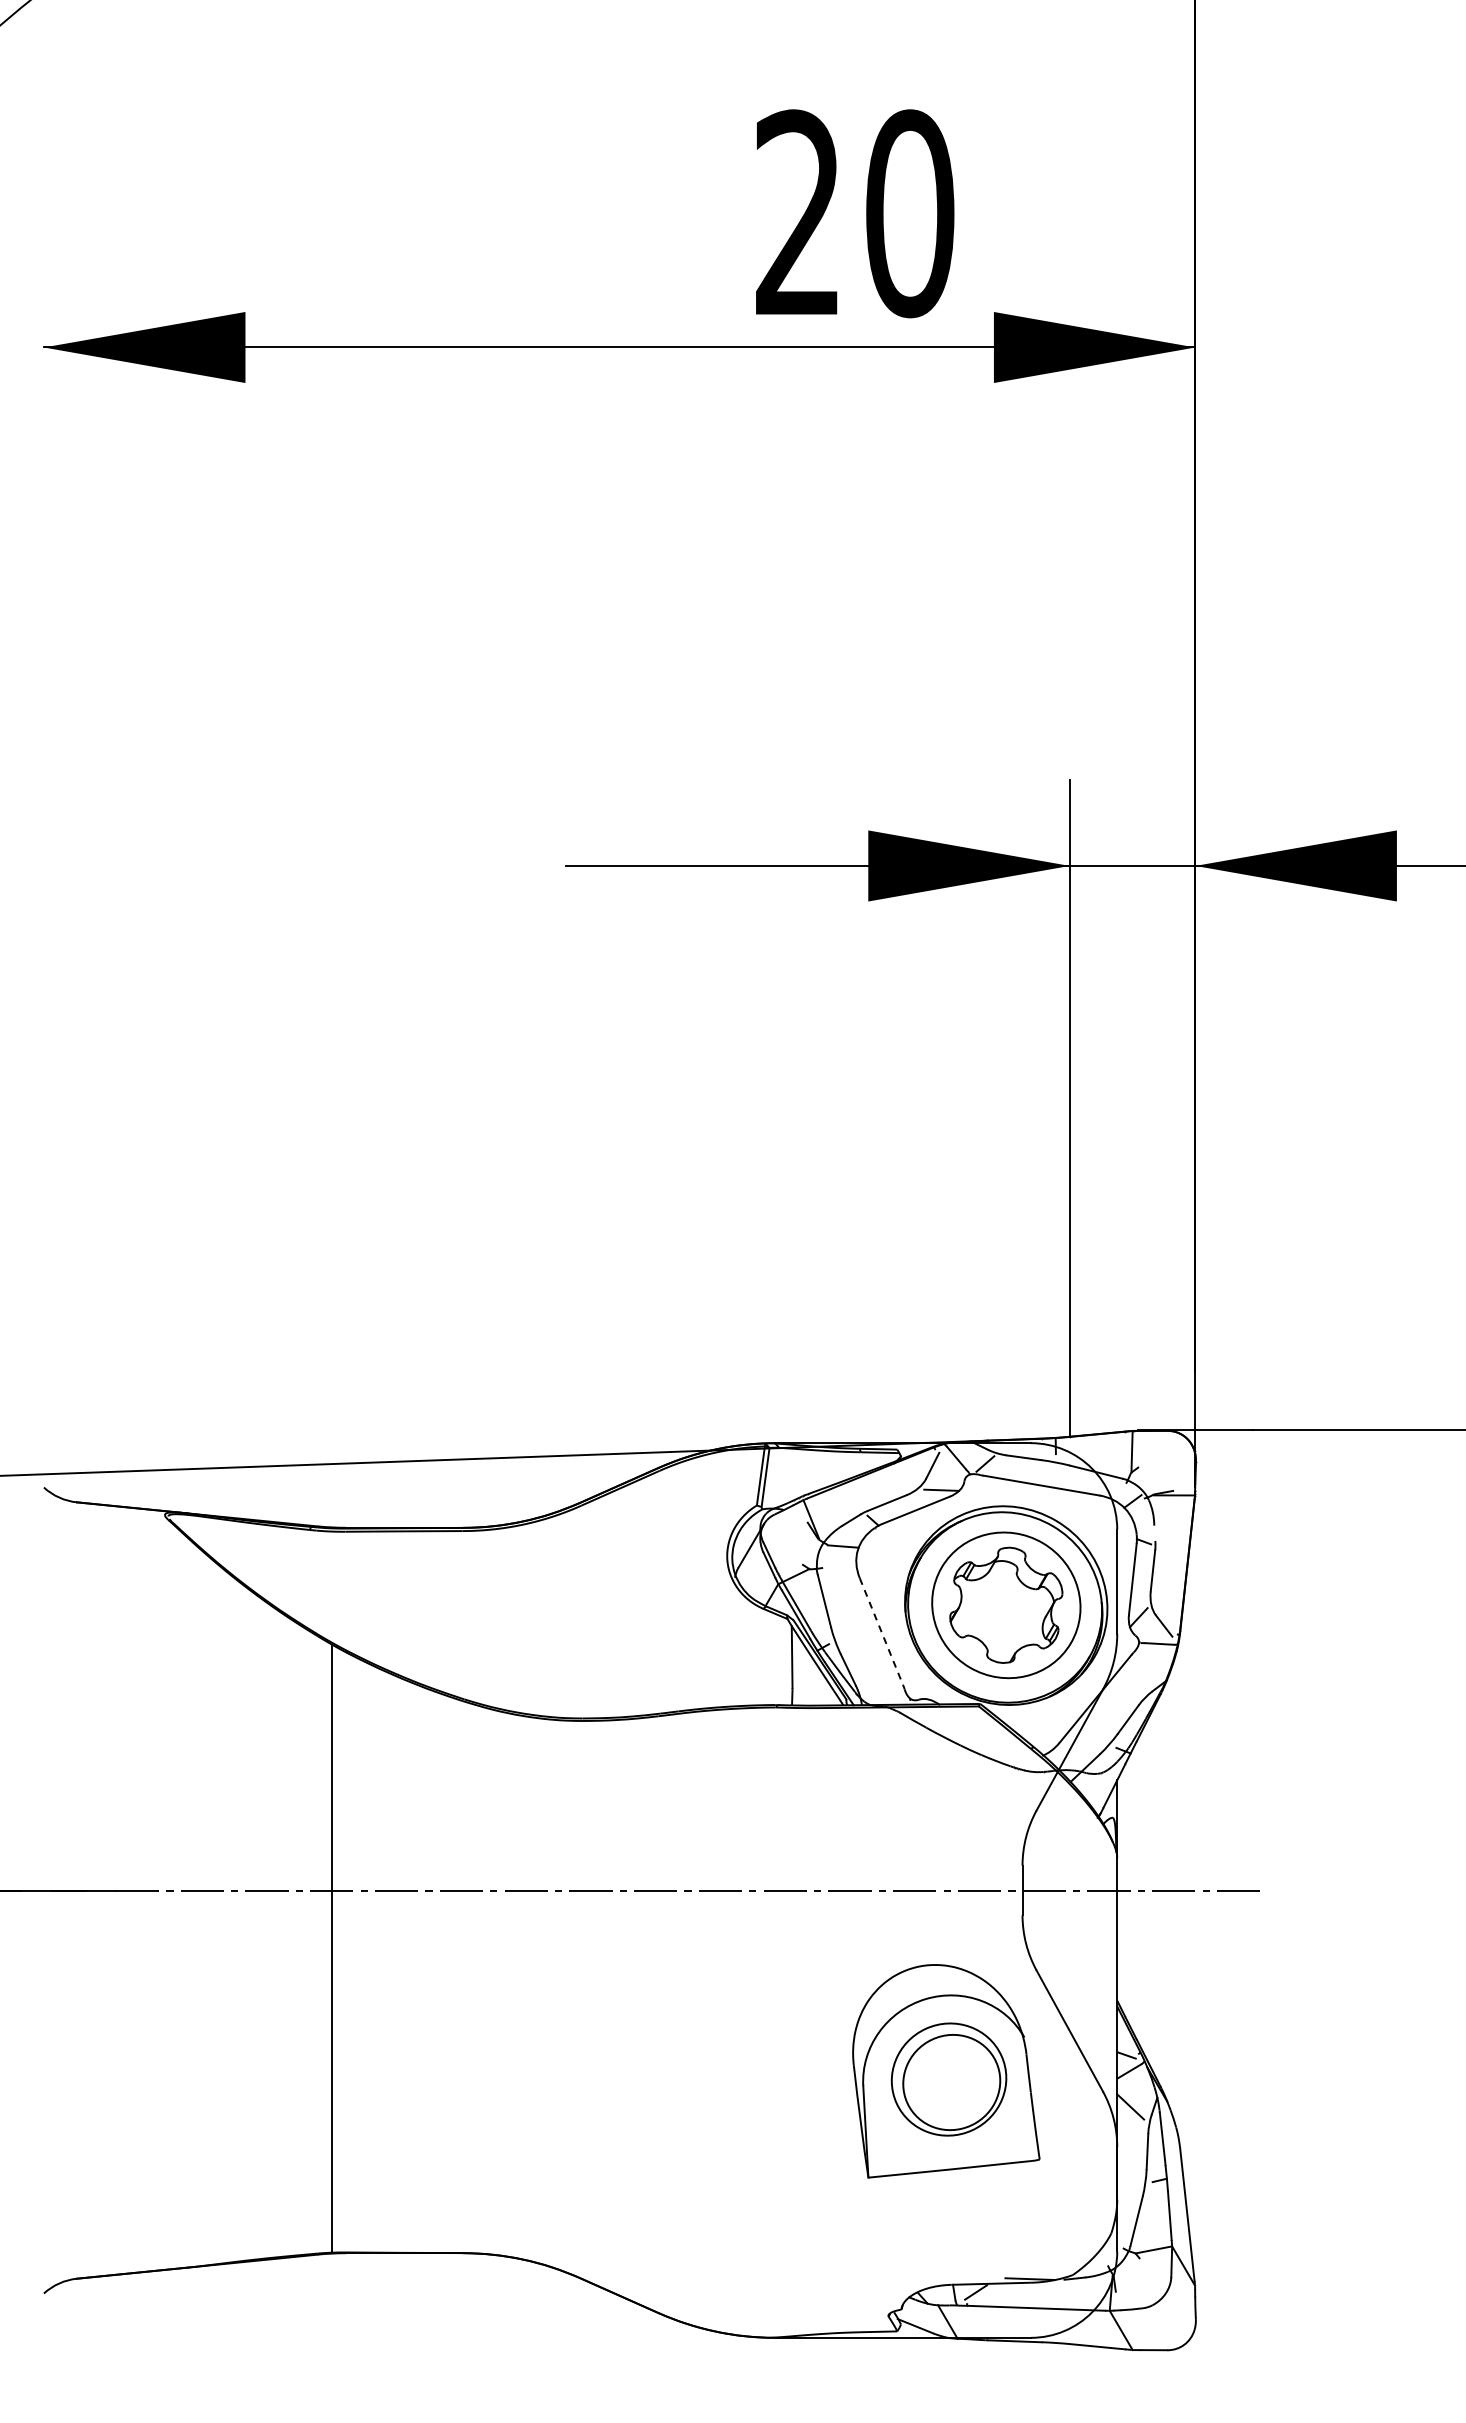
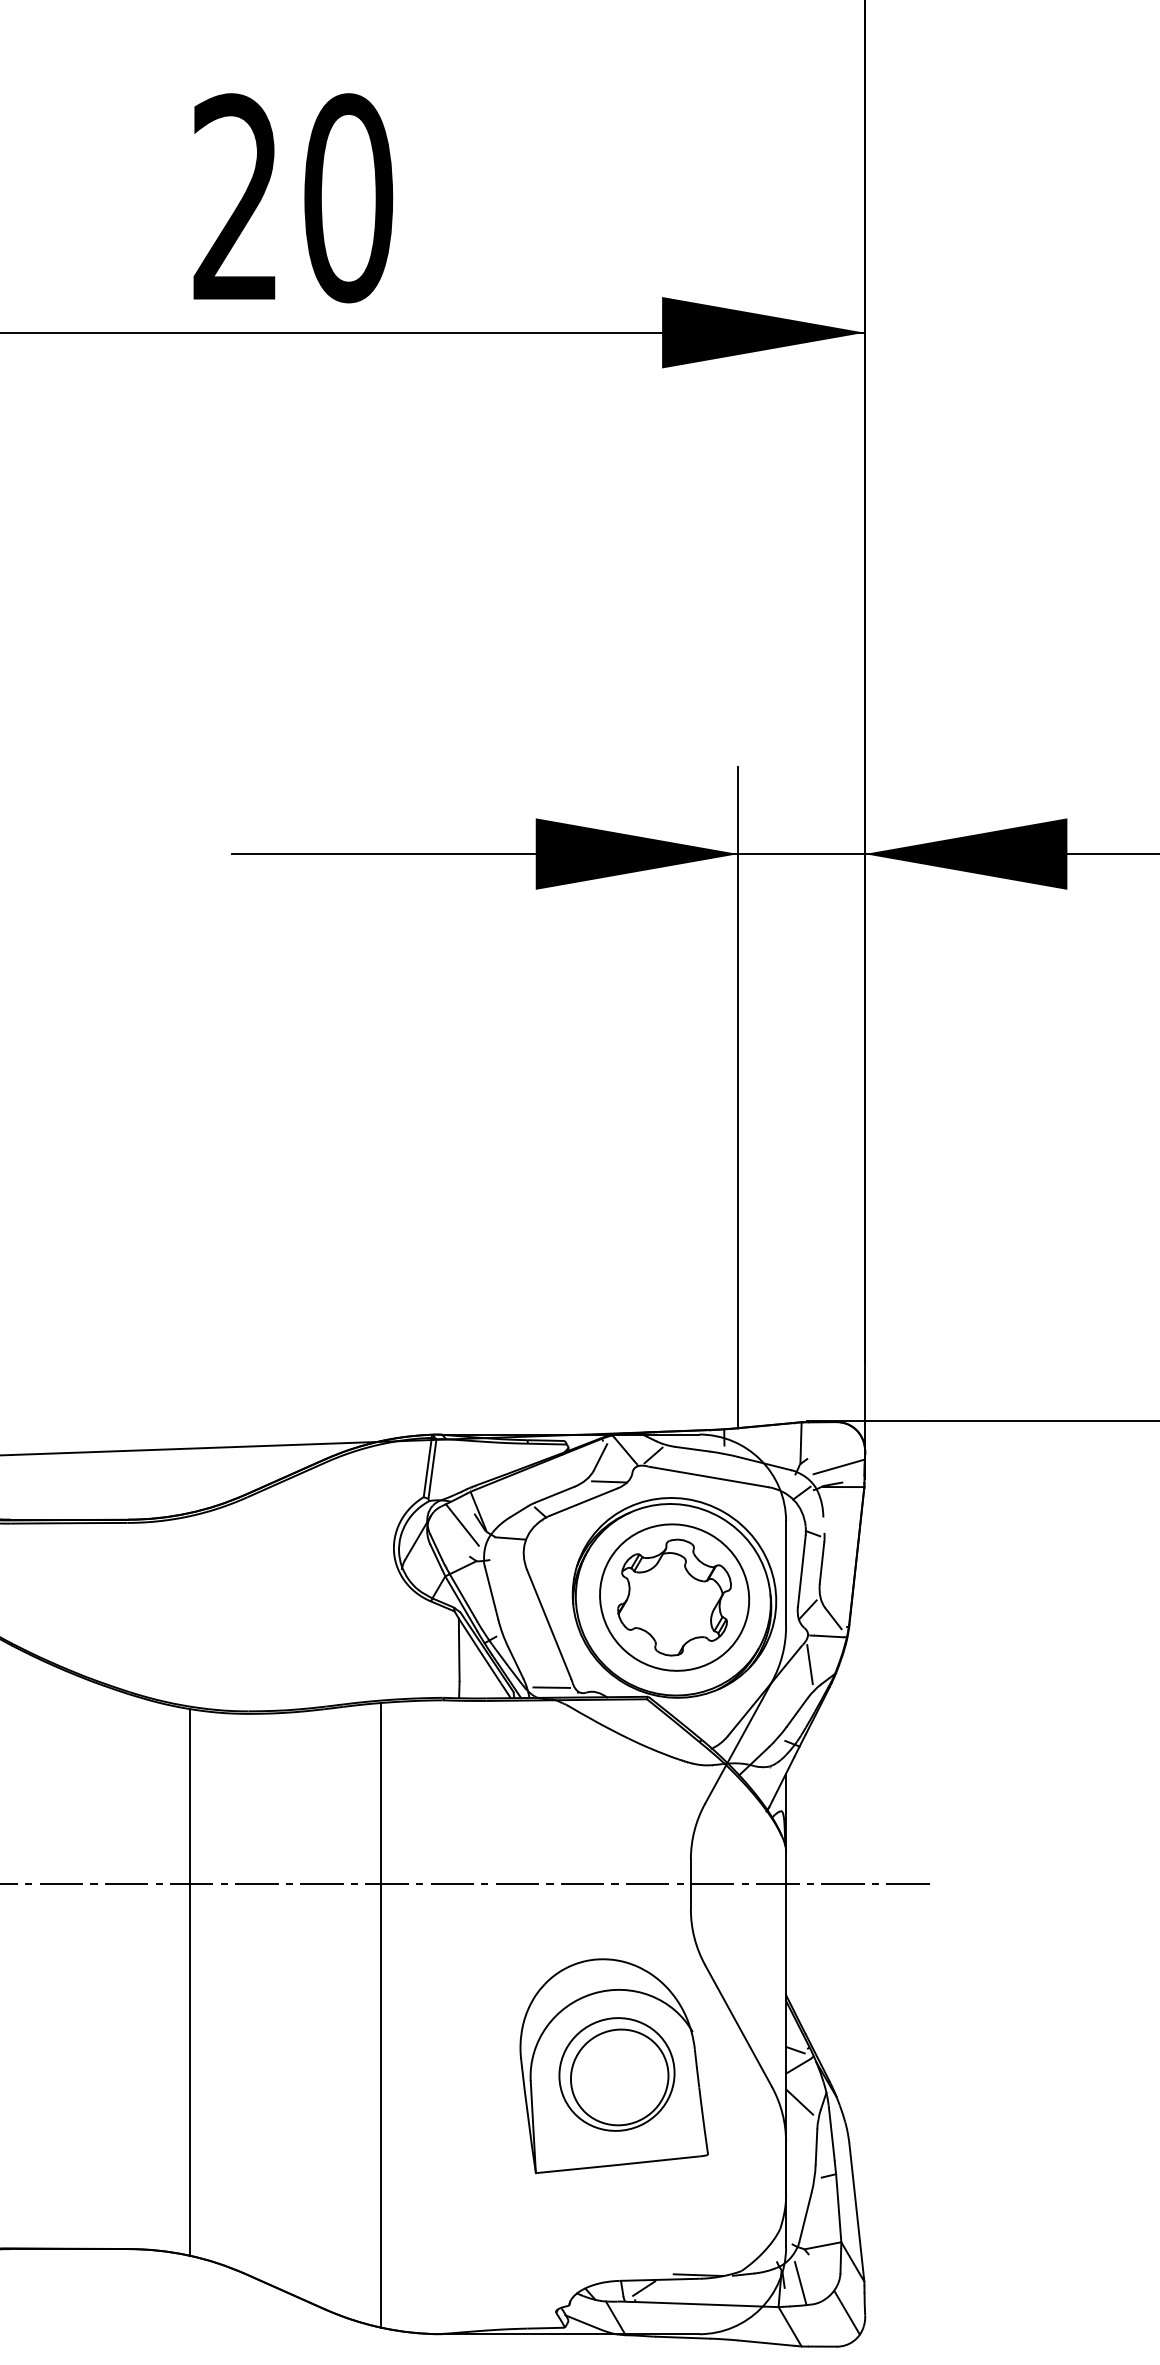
text: (855, 213) -> (293, 197), moved
line: (1169, 1475) -> (838, 1467), added
line: (795, 1532) -> (462, 1524), added
line: (881, 1632) -> (549, 1624), dashed -> solid
line: (1140, 1671) -> (809, 1664), added
line: (883, 1694) -> (551, 1687), added
line: (524, 1987) -> (190, 1981), added
line: (714, 2020) -> (381, 2015), added
line: (1131, 2287) -> (800, 2283), added
line: (1177, 2316) -> (846, 2312), added

